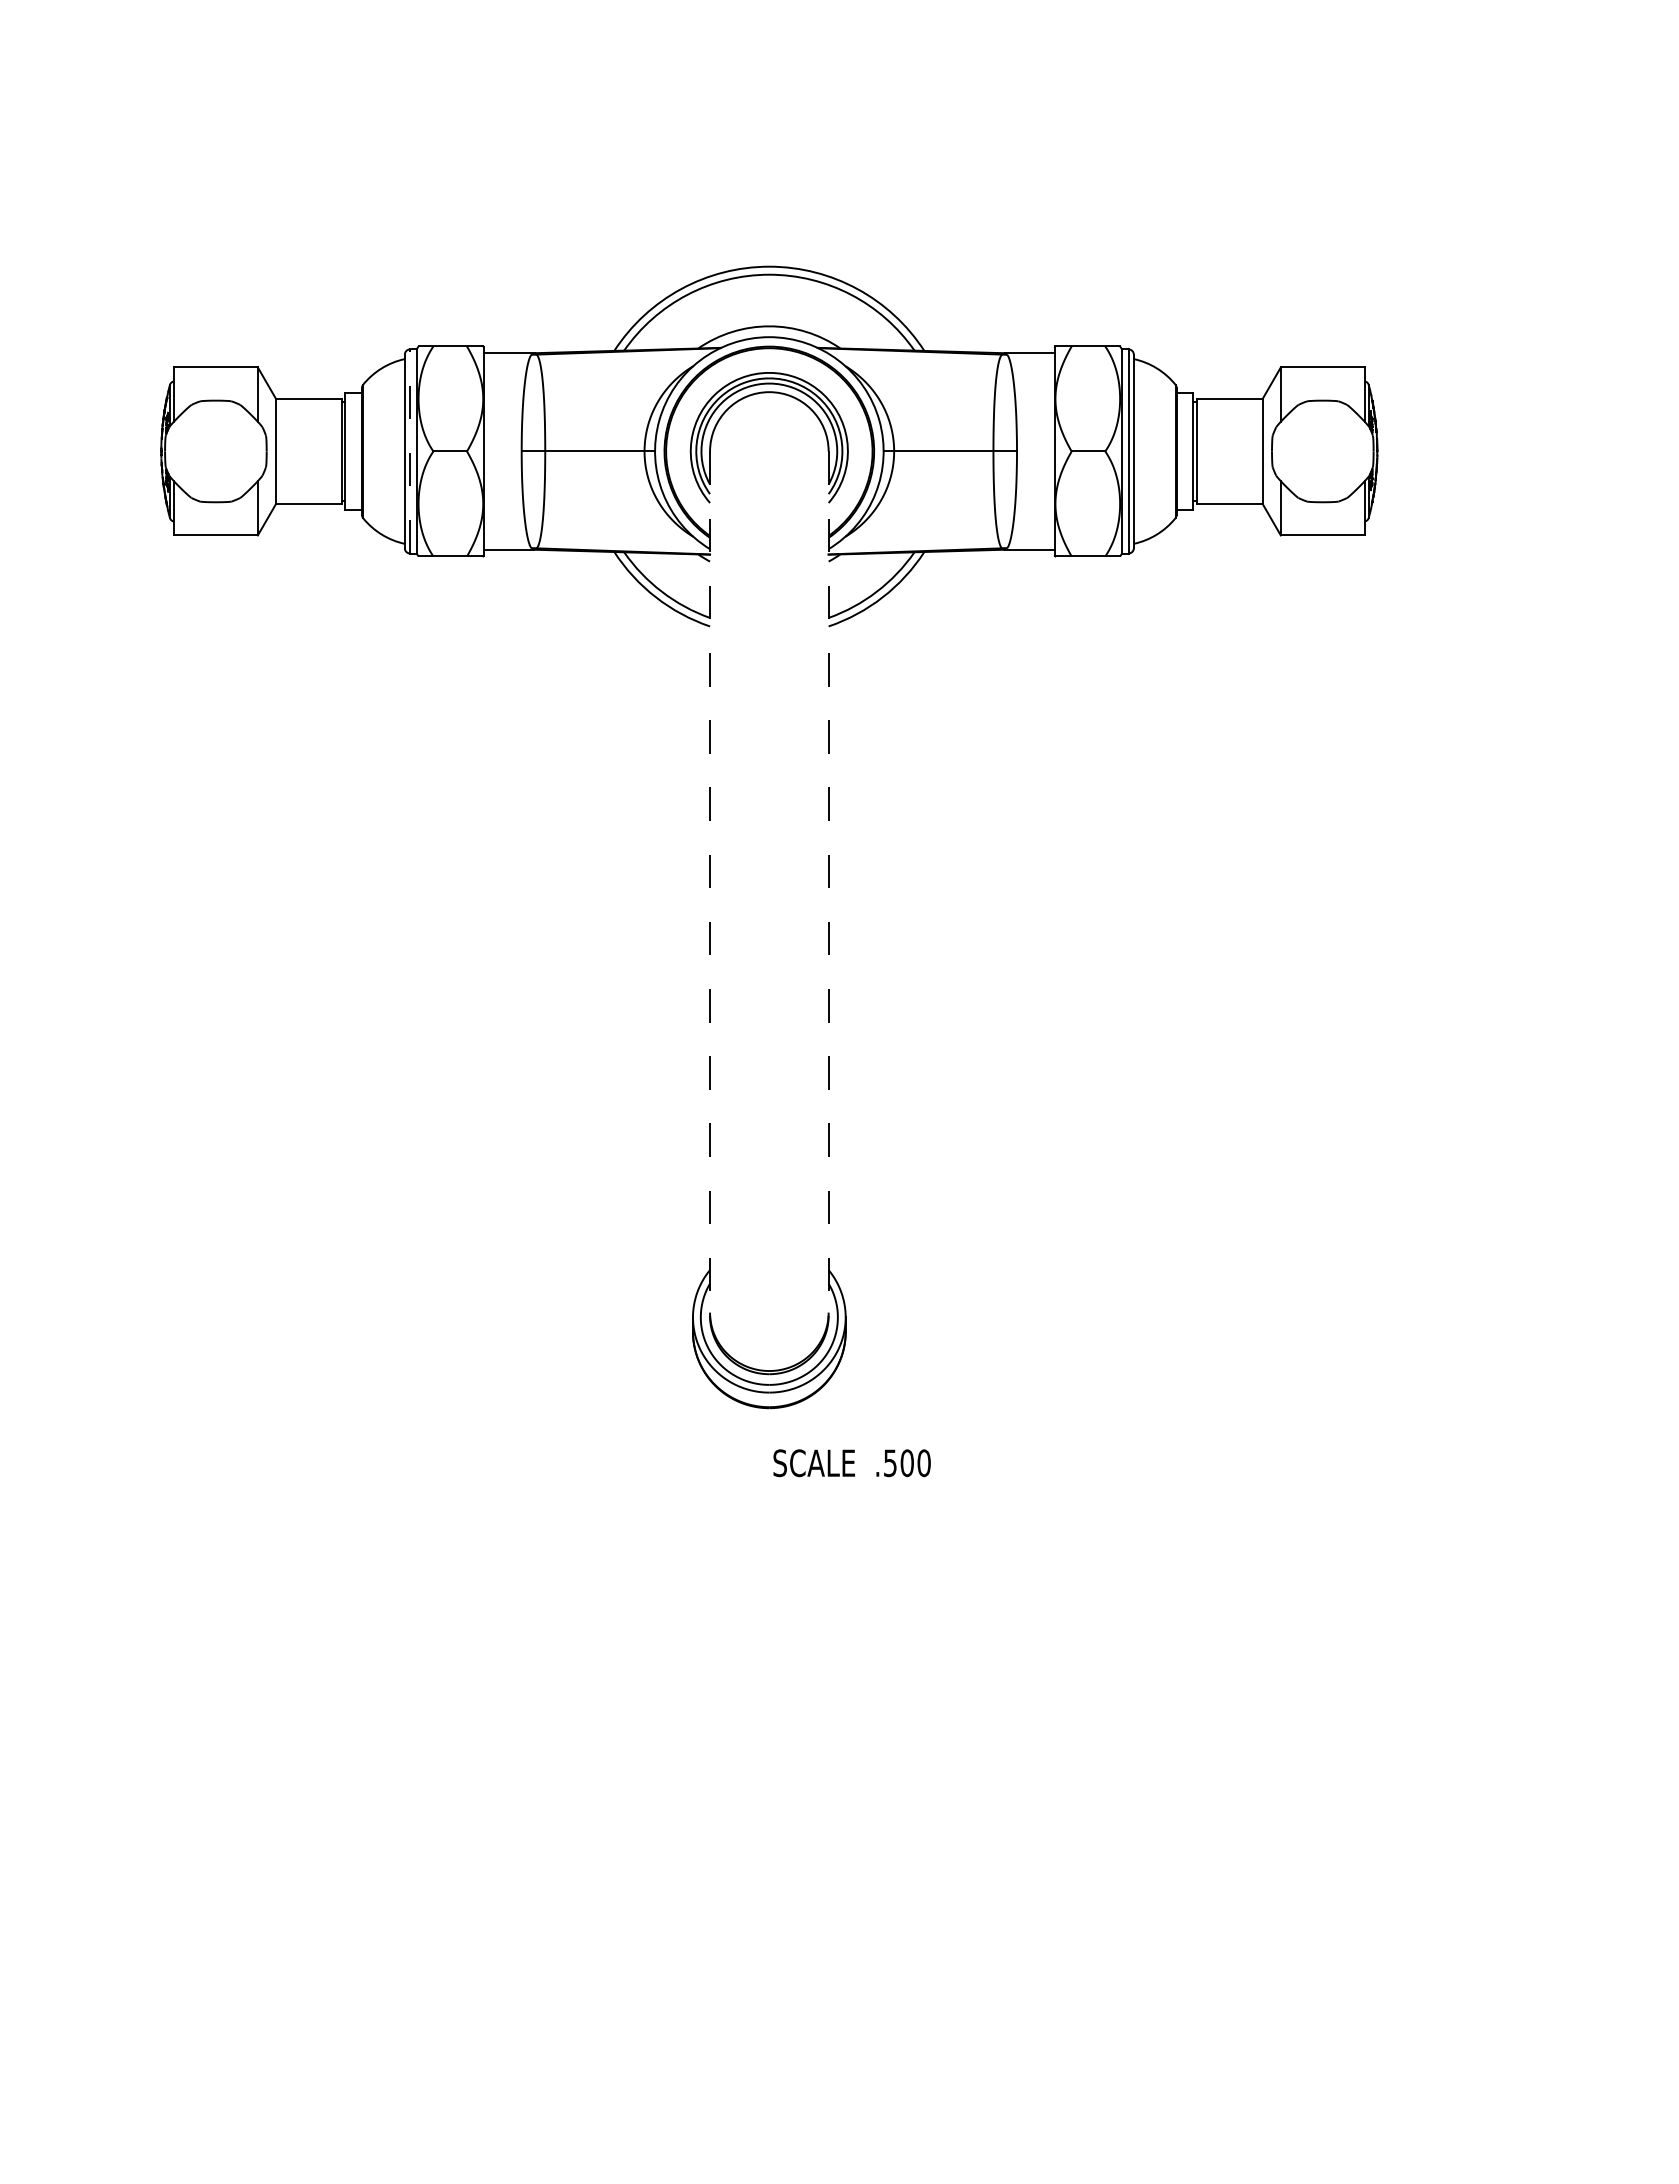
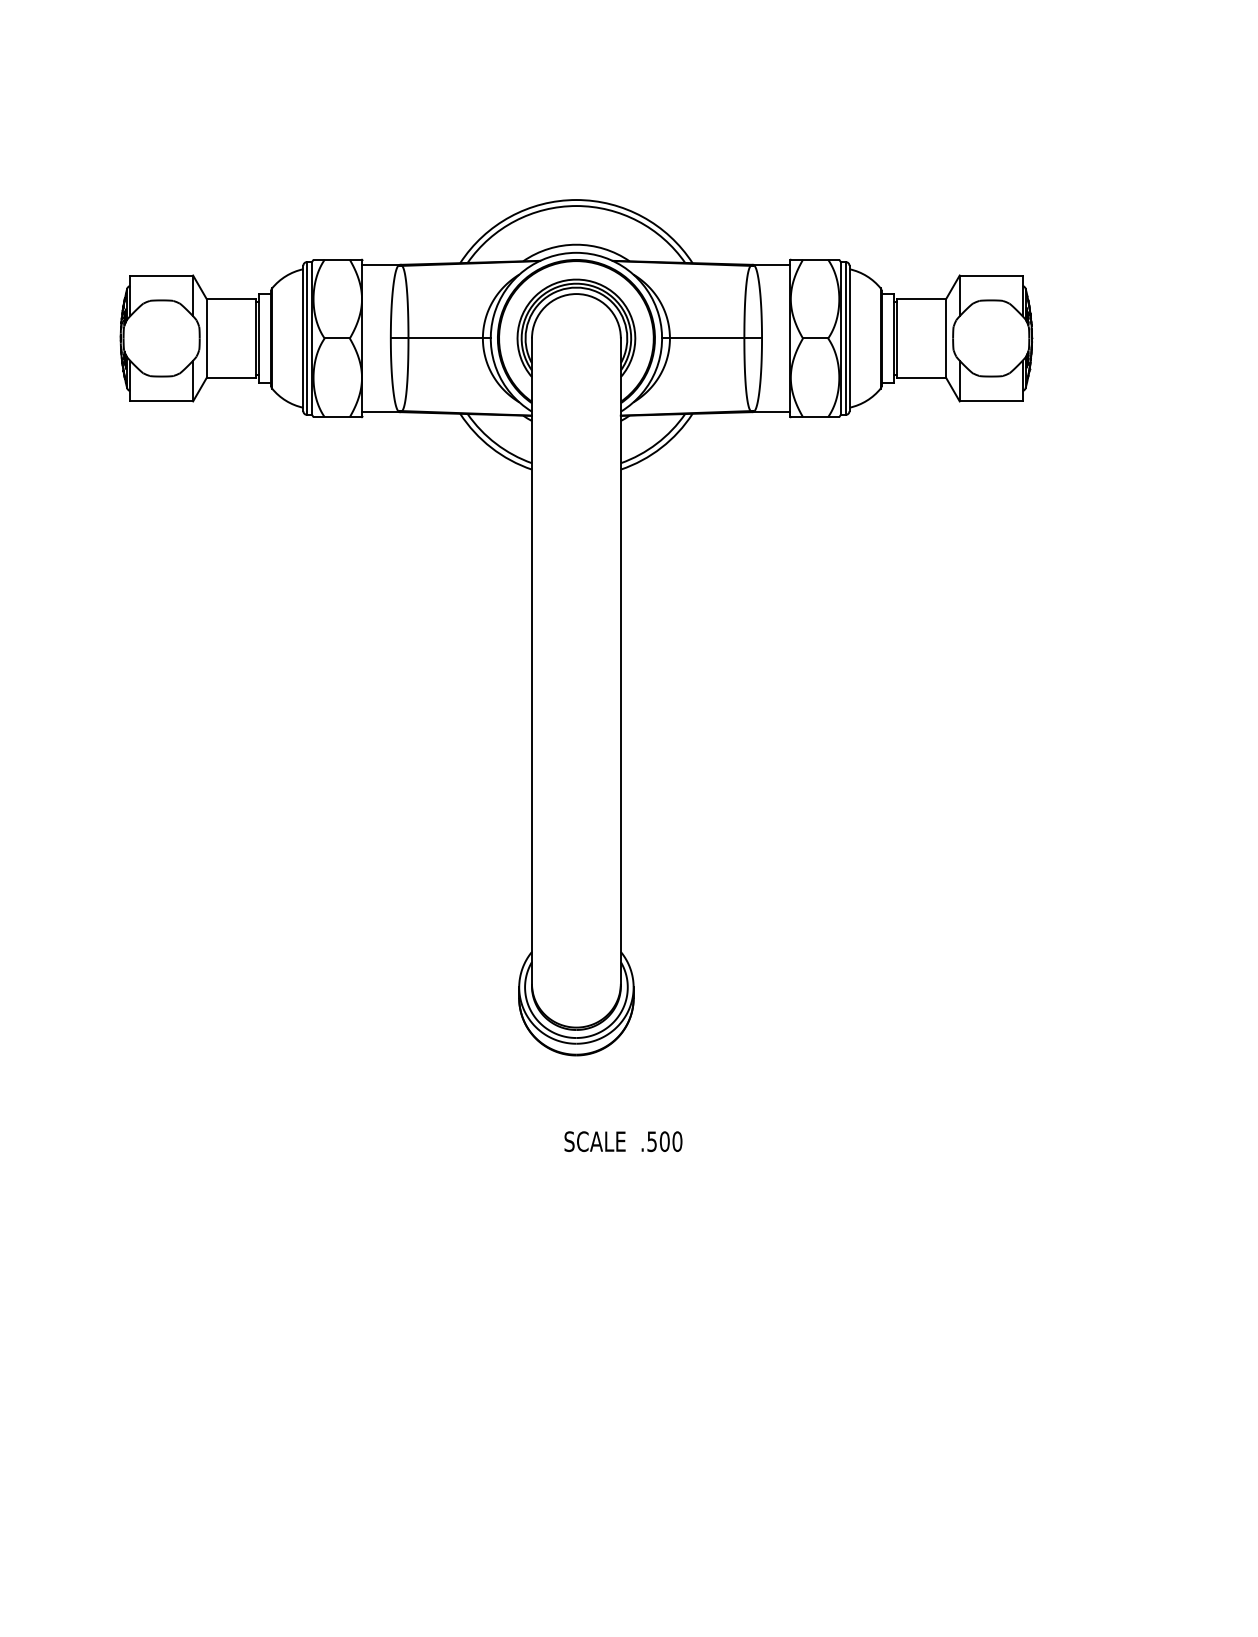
line: (410, 450) -> (307, 337), dashed -> solid
line: (710, 884) -> (532, 662), dashed -> solid
line: (828, 884) -> (620, 662), dashed -> solid
text: (851, 1463) -> (623, 1141), moved

